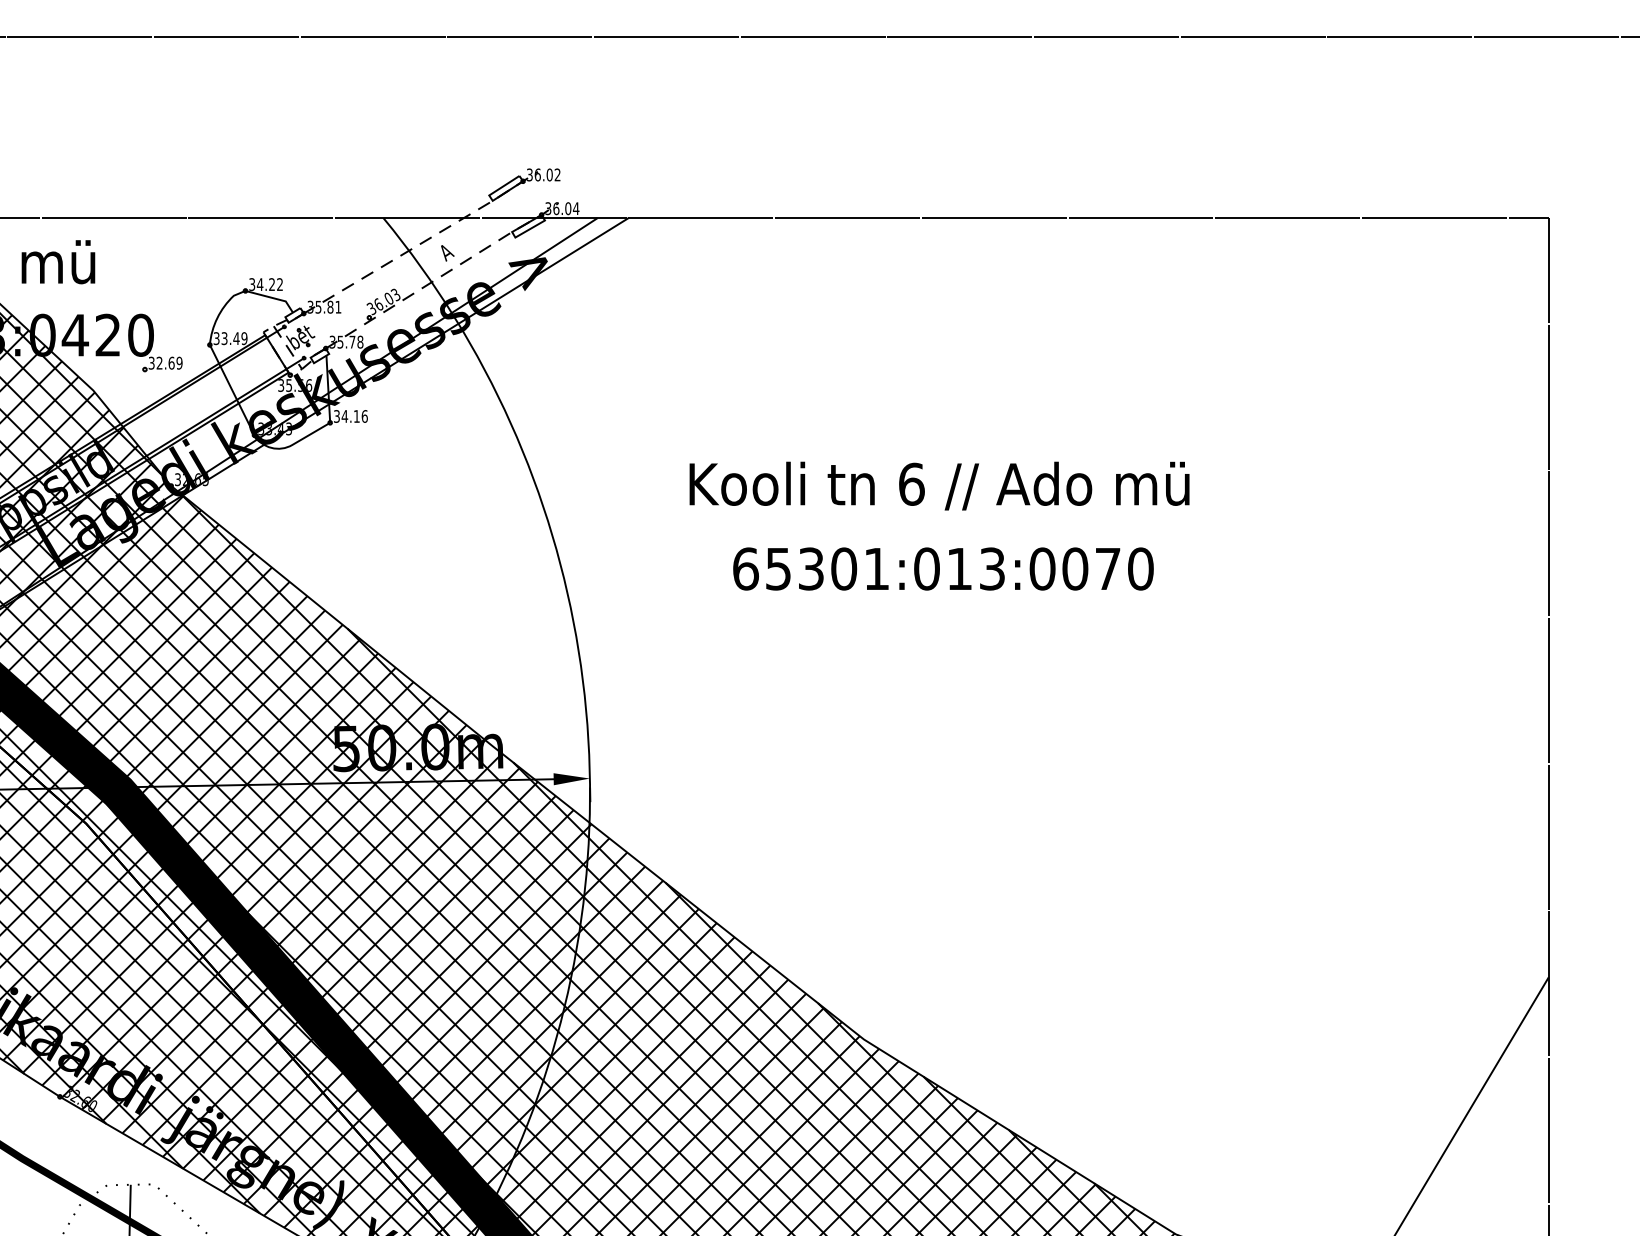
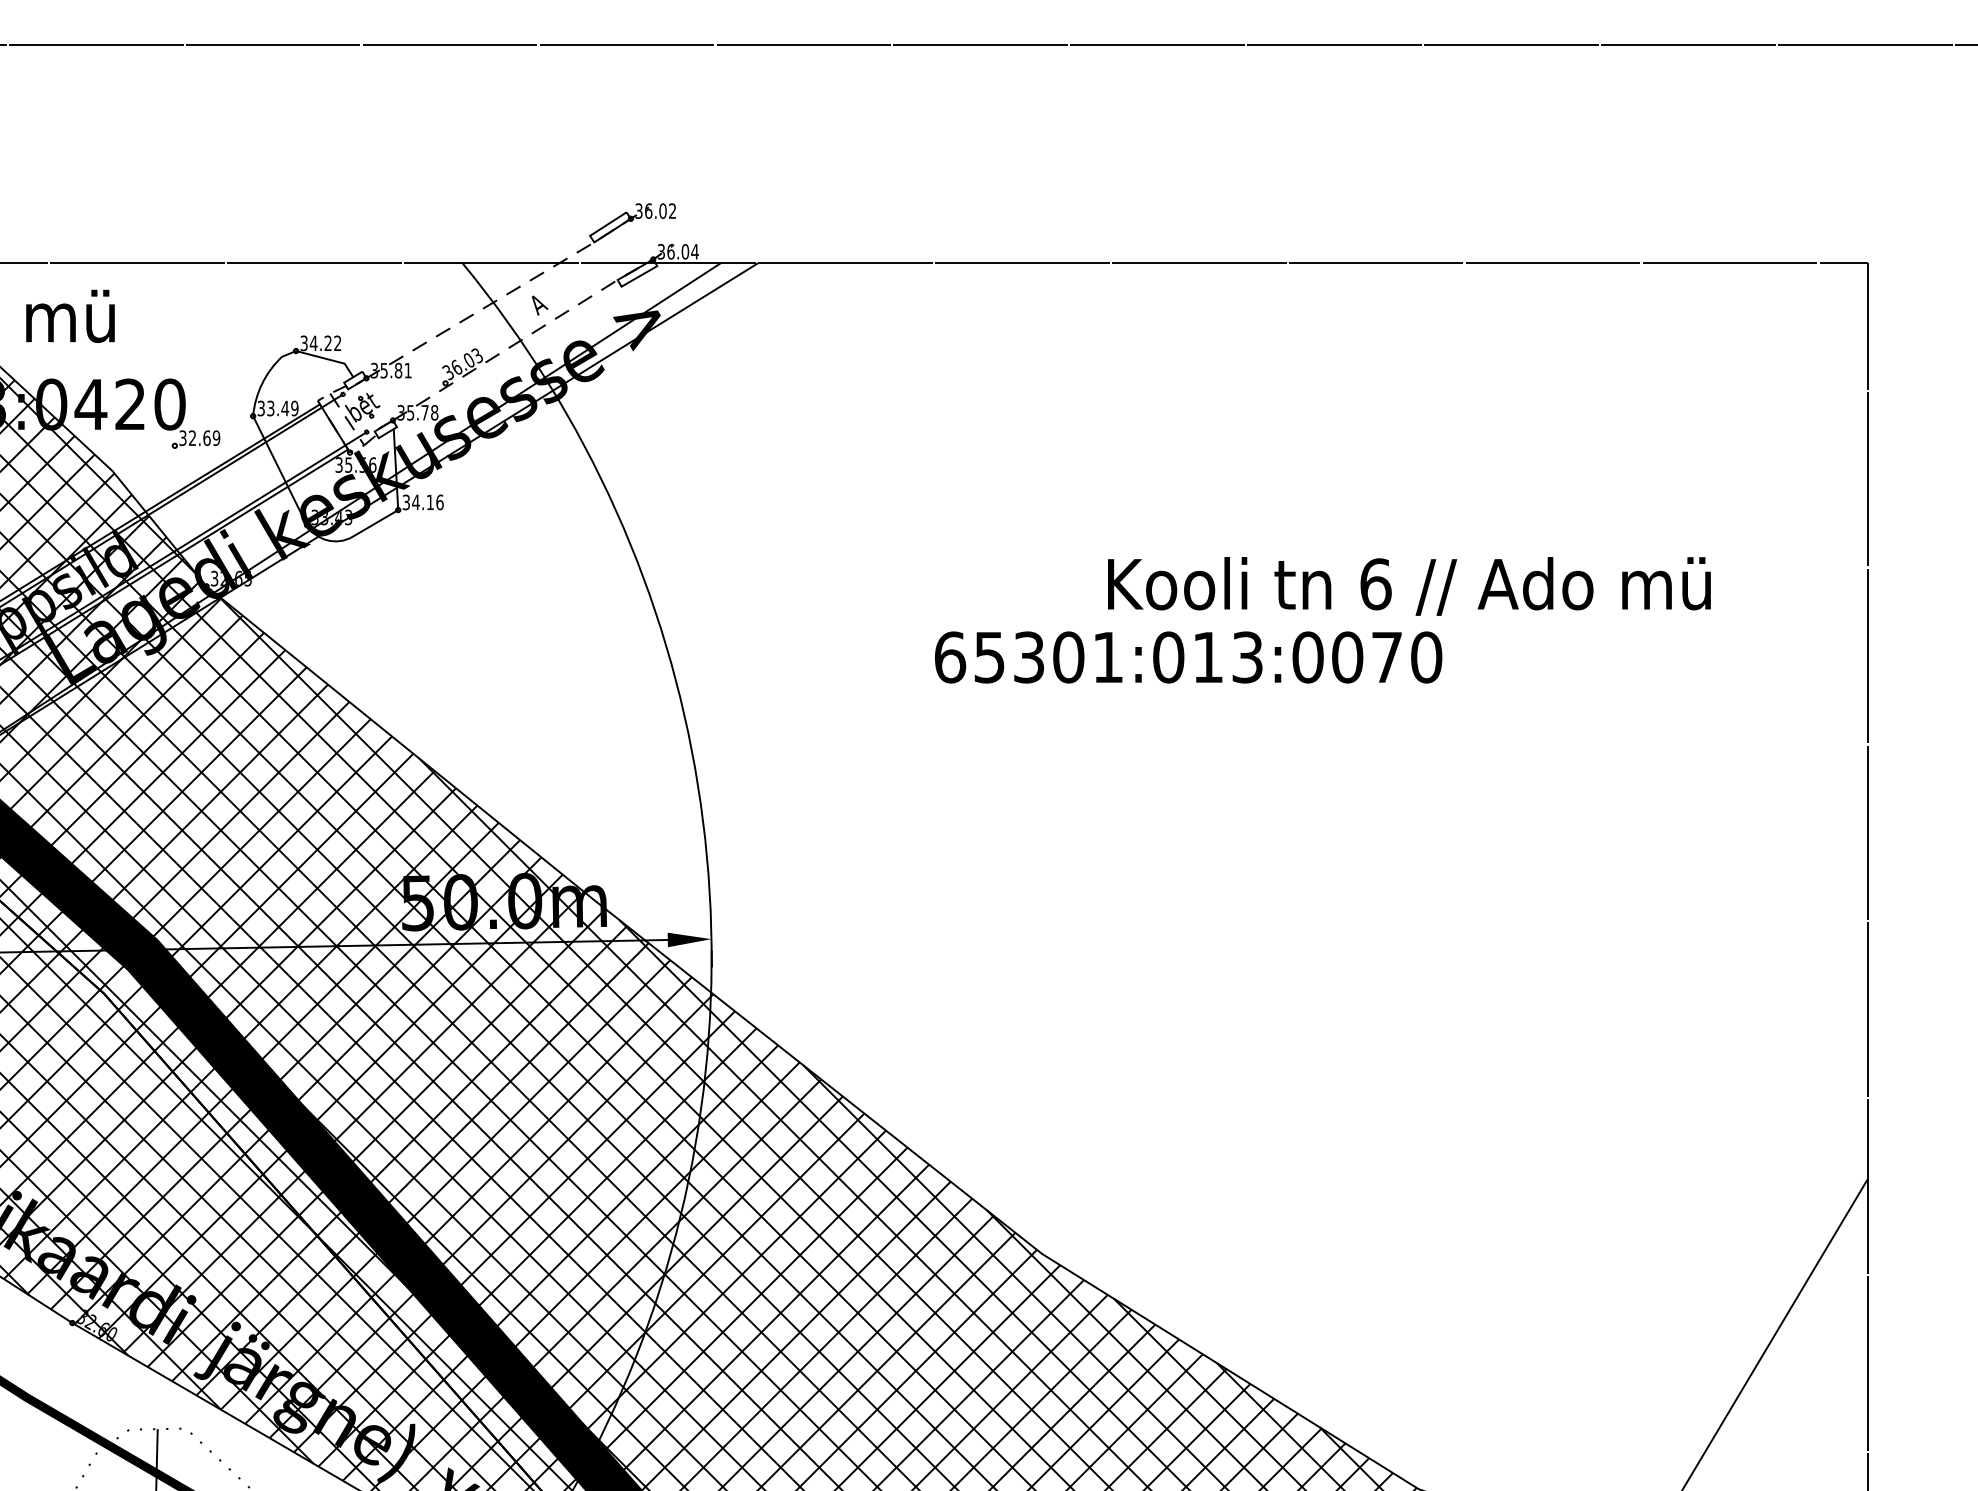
text: (939, 485) -> (1409, 585), moved
text: (943, 568) -> (1188, 656), moved

